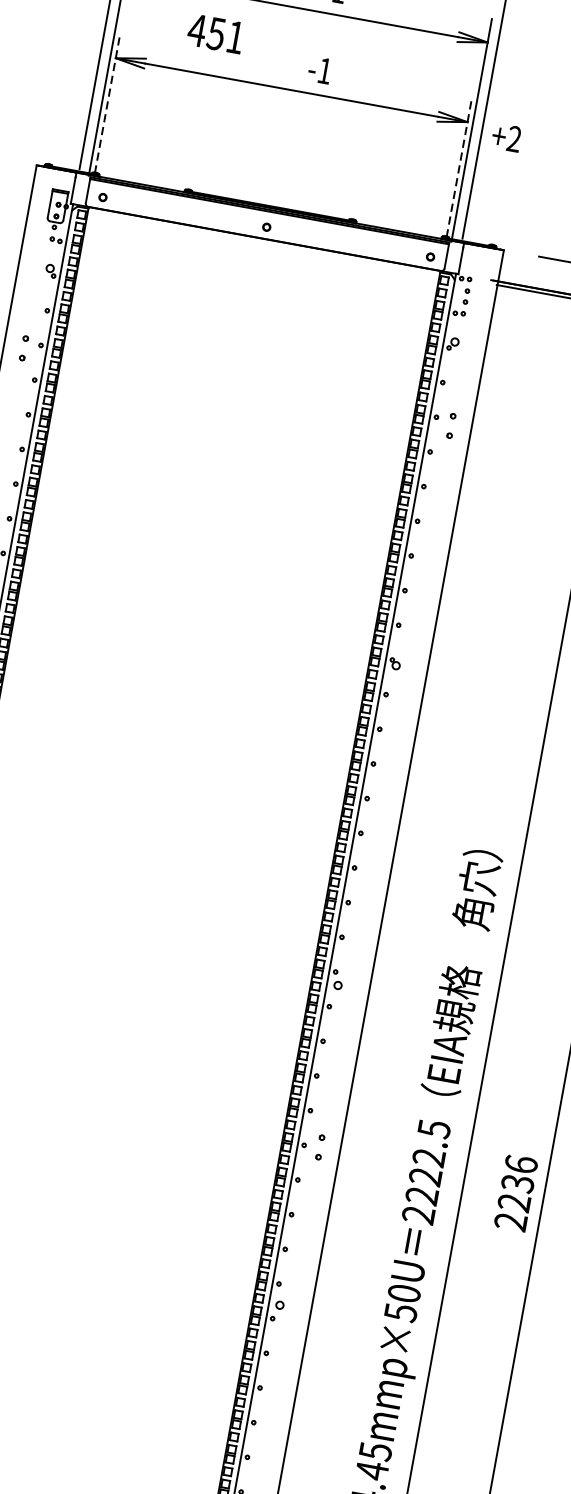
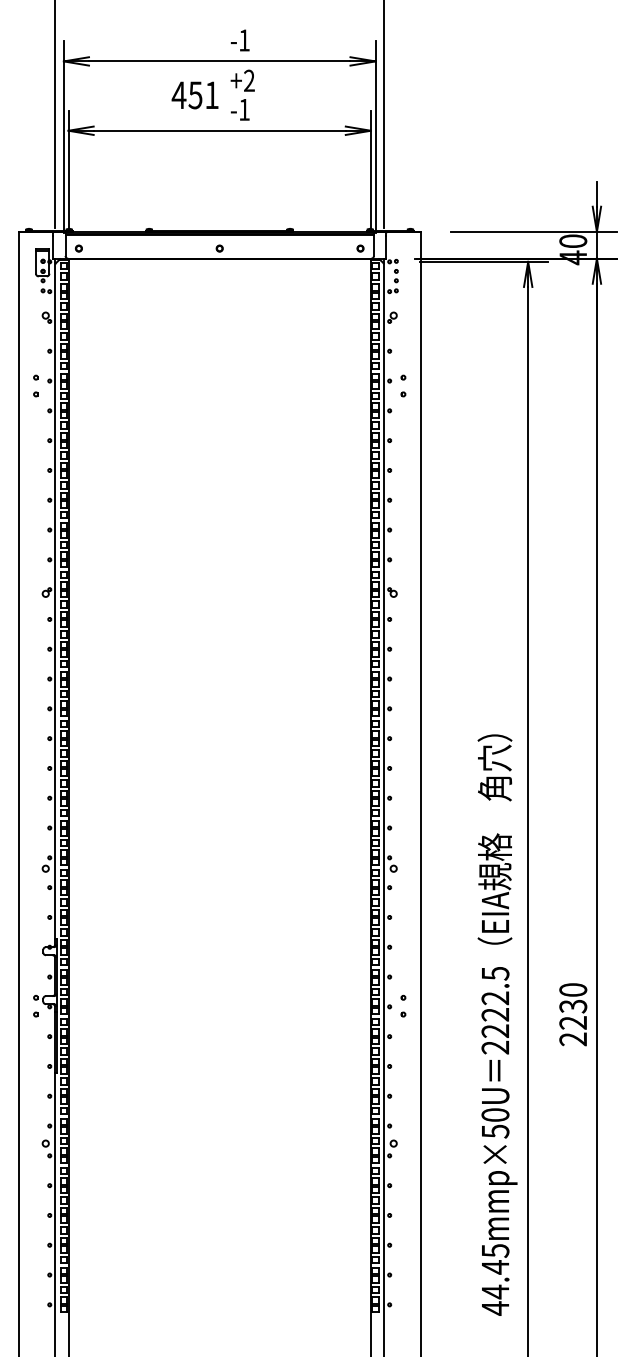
text: (215, 33) -> (194, 95), moved
line: (107, 104) -> (68, 170), dashed -> solid
text: (506, 137) -> (242, 80), moved
line: (458, 168) -> (370, 170), dashed -> solid
text: (521, 1163) -> (573, 989), 2236 -> 2230

